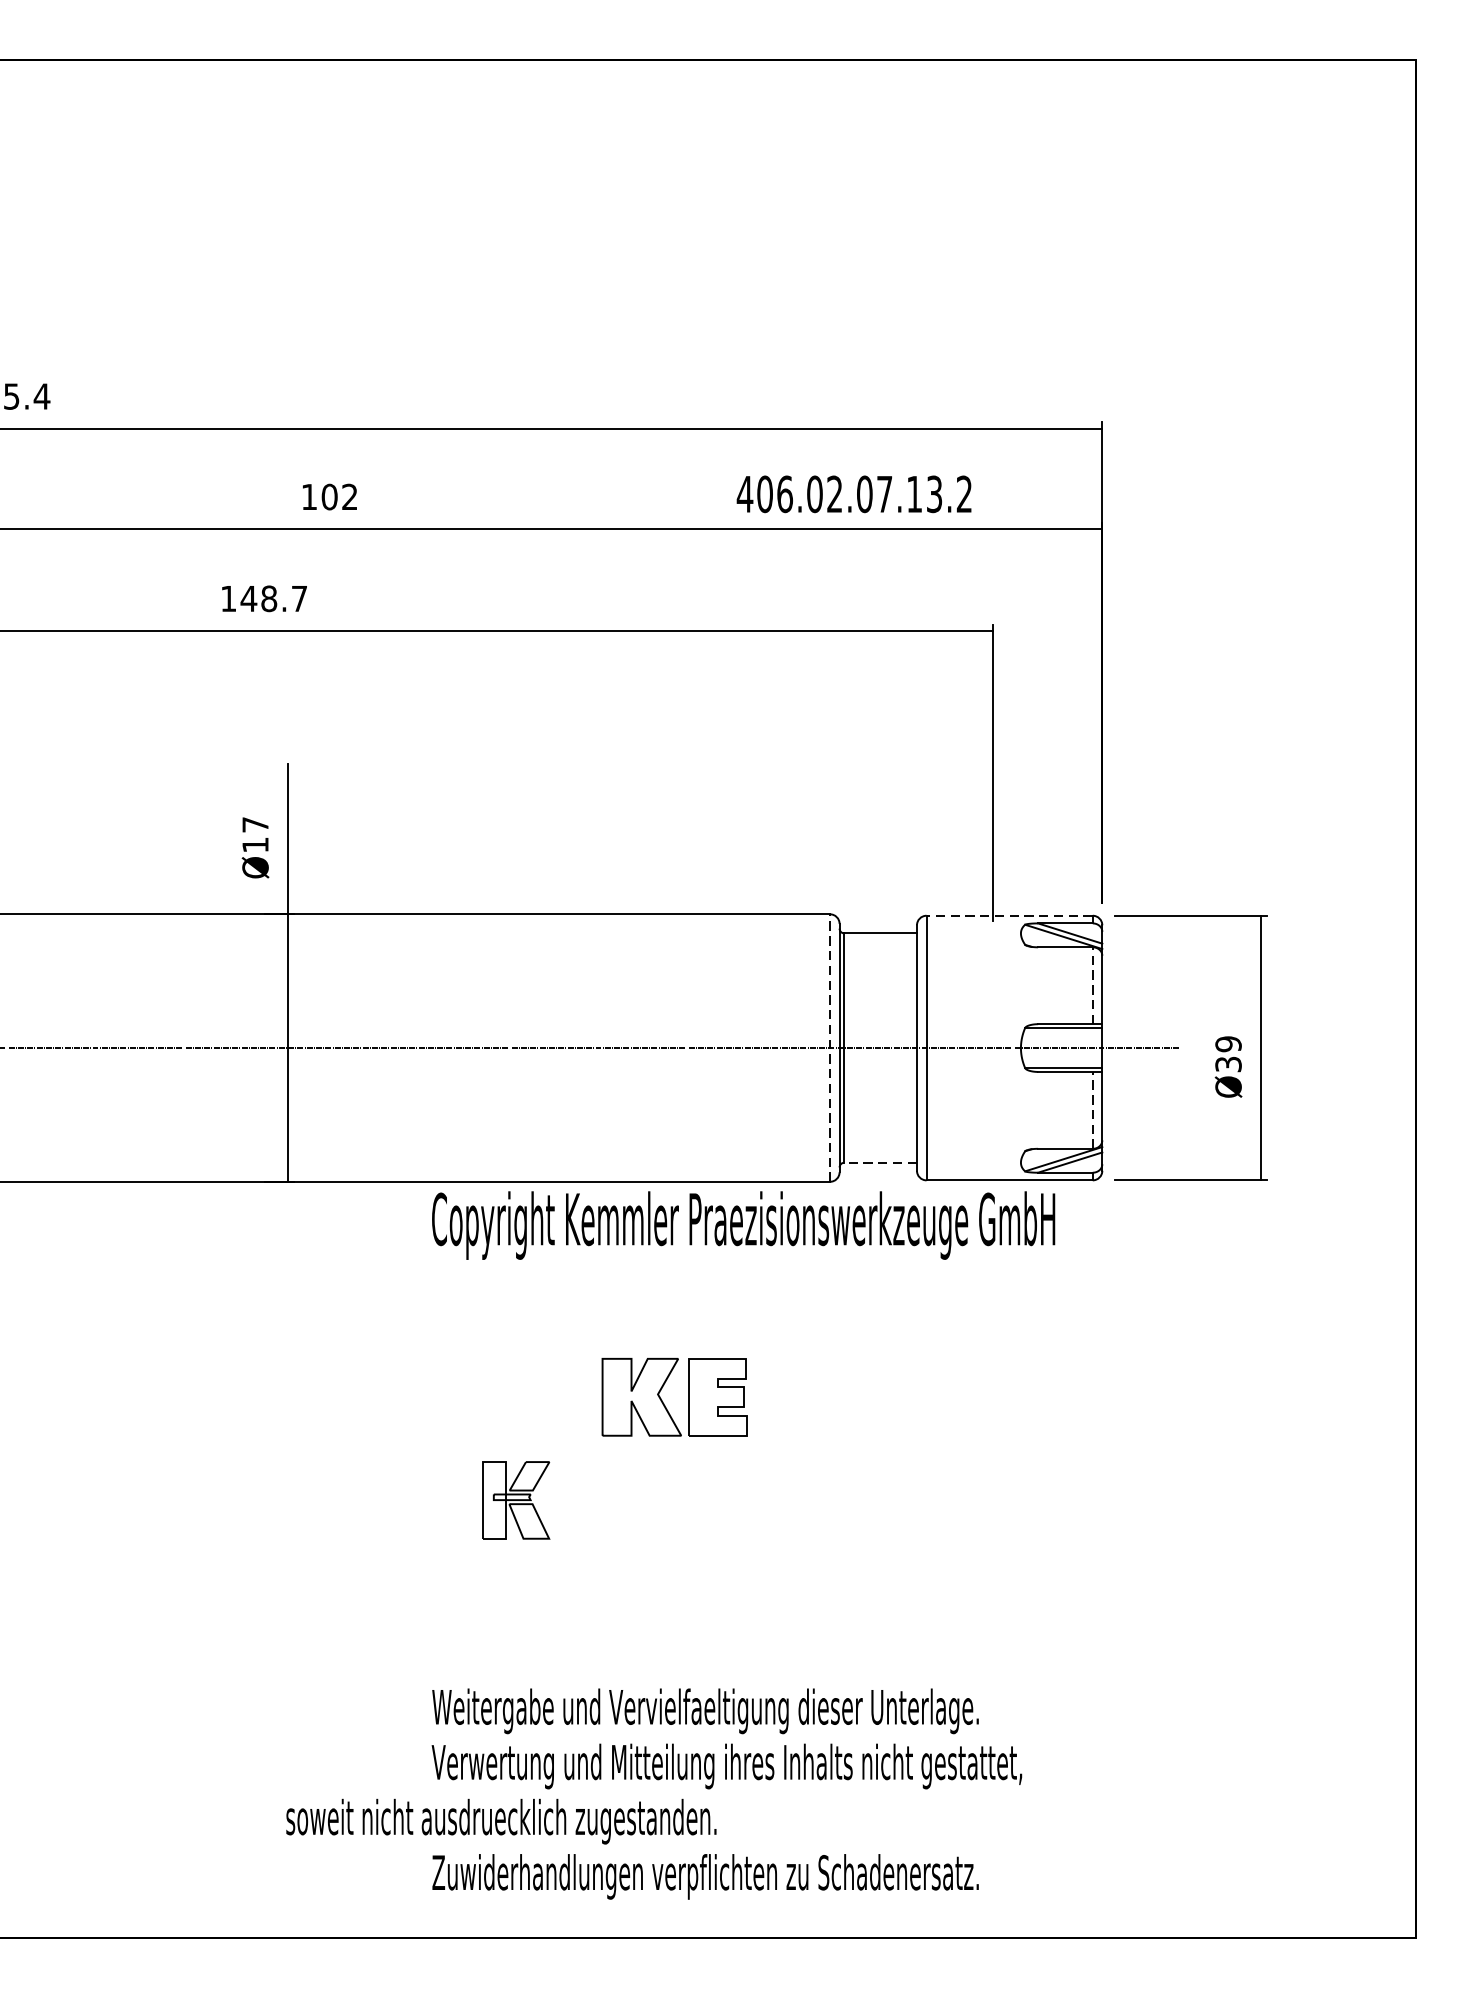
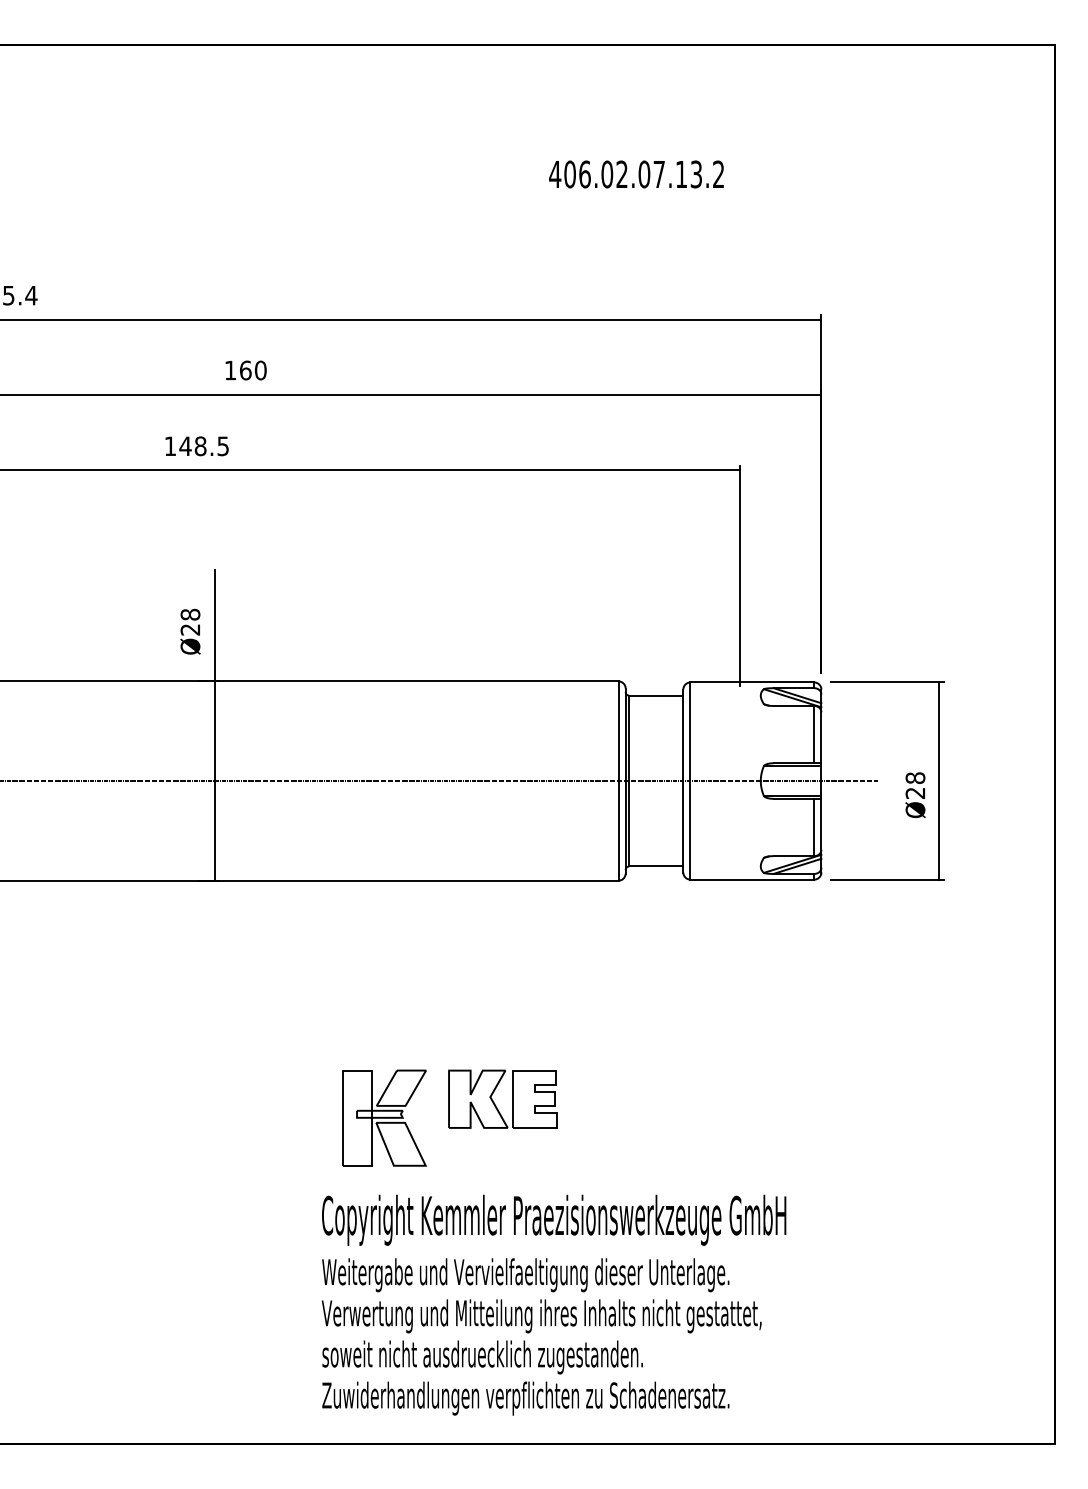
text: (854, 494) -> (636, 174), moved
text: (338, 497) -> (252, 370), 102 -> 160
text: (298, 599) -> (222, 446), 148.7 -> 148.5
text: (255, 833) -> (190, 621), Ø17 -> Ø28
line: (1009, 915) -> (752, 682), dashed -> solid
line: (1093, 985) -> (814, 734), dashed -> solid
line: (829, 1048) -> (618, 781), dashed -> solid
text: (1228, 1054) -> (915, 785), Ø39 -> Ø28
line: (1093, 1110) -> (814, 827), dashed -> solid
line: (879, 1162) -> (655, 866), dashed -> solid
text: (744, 1224) -> (554, 1219), moved
part: (663, 1401) -> (494, 1102), moved
part: (515, 1499) -> (384, 1117), size x1.67
text: (501, 1821) -> (482, 1357), moved

